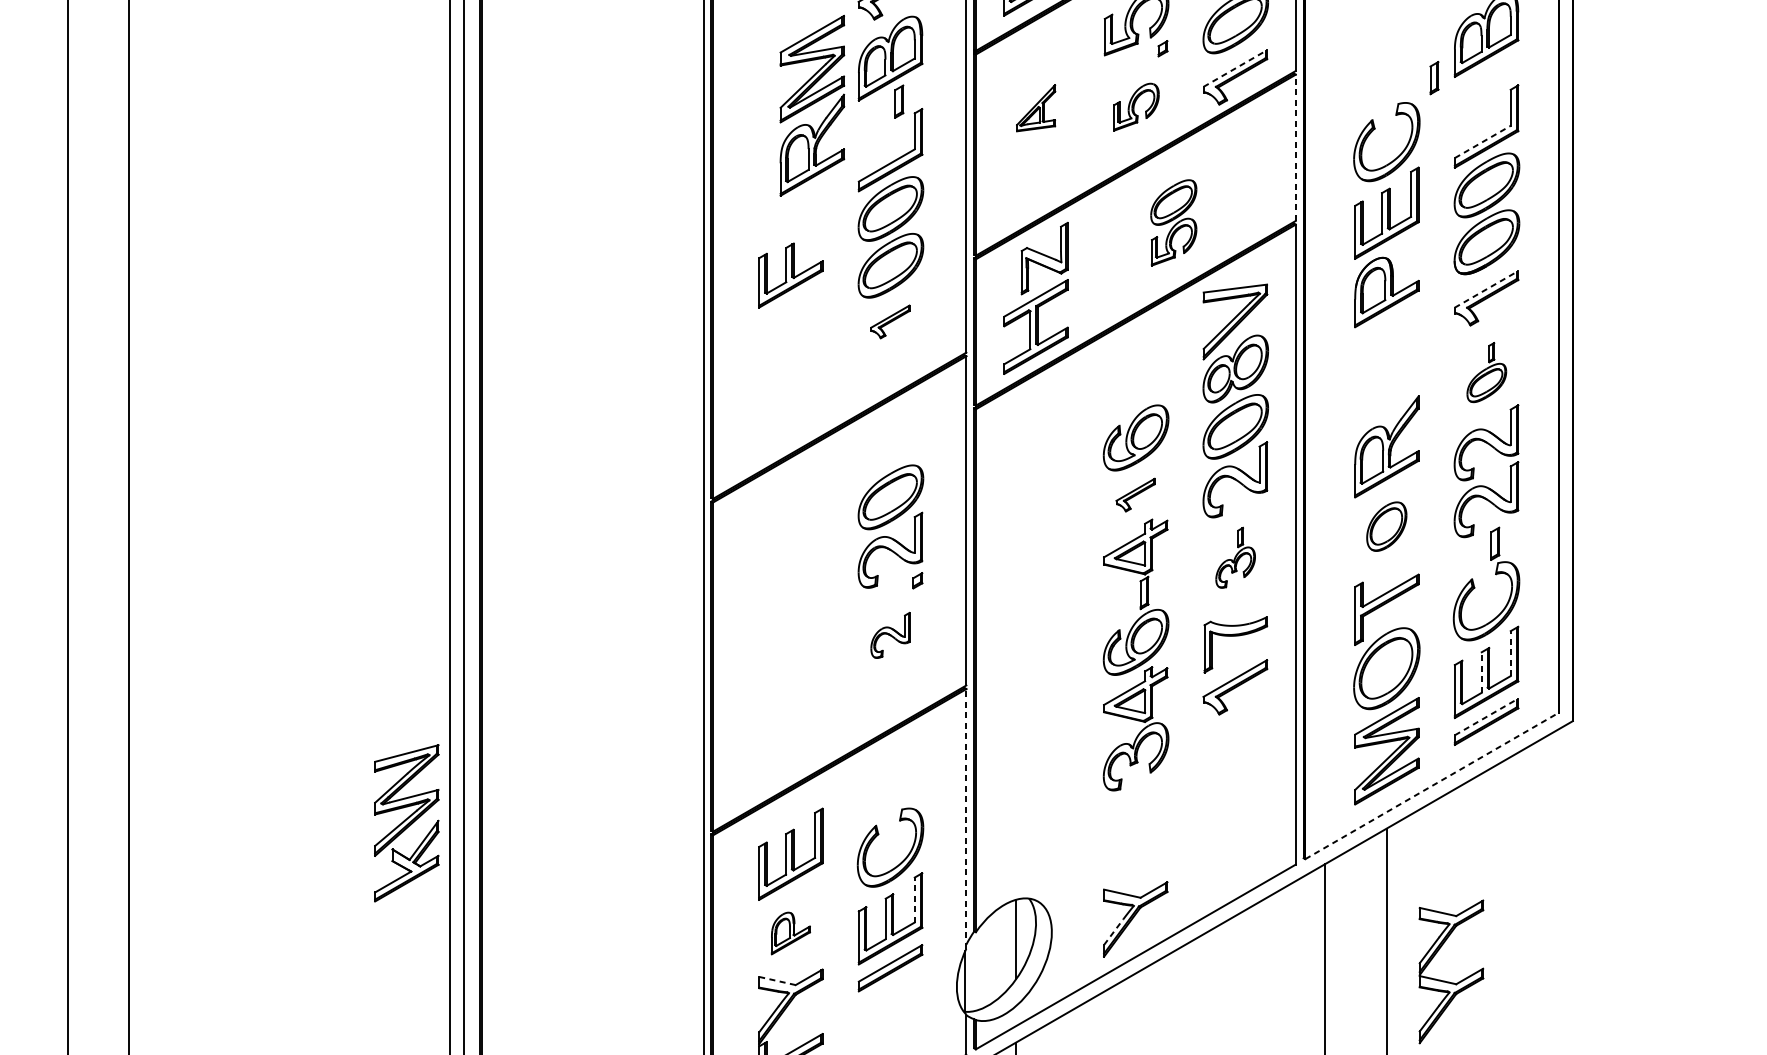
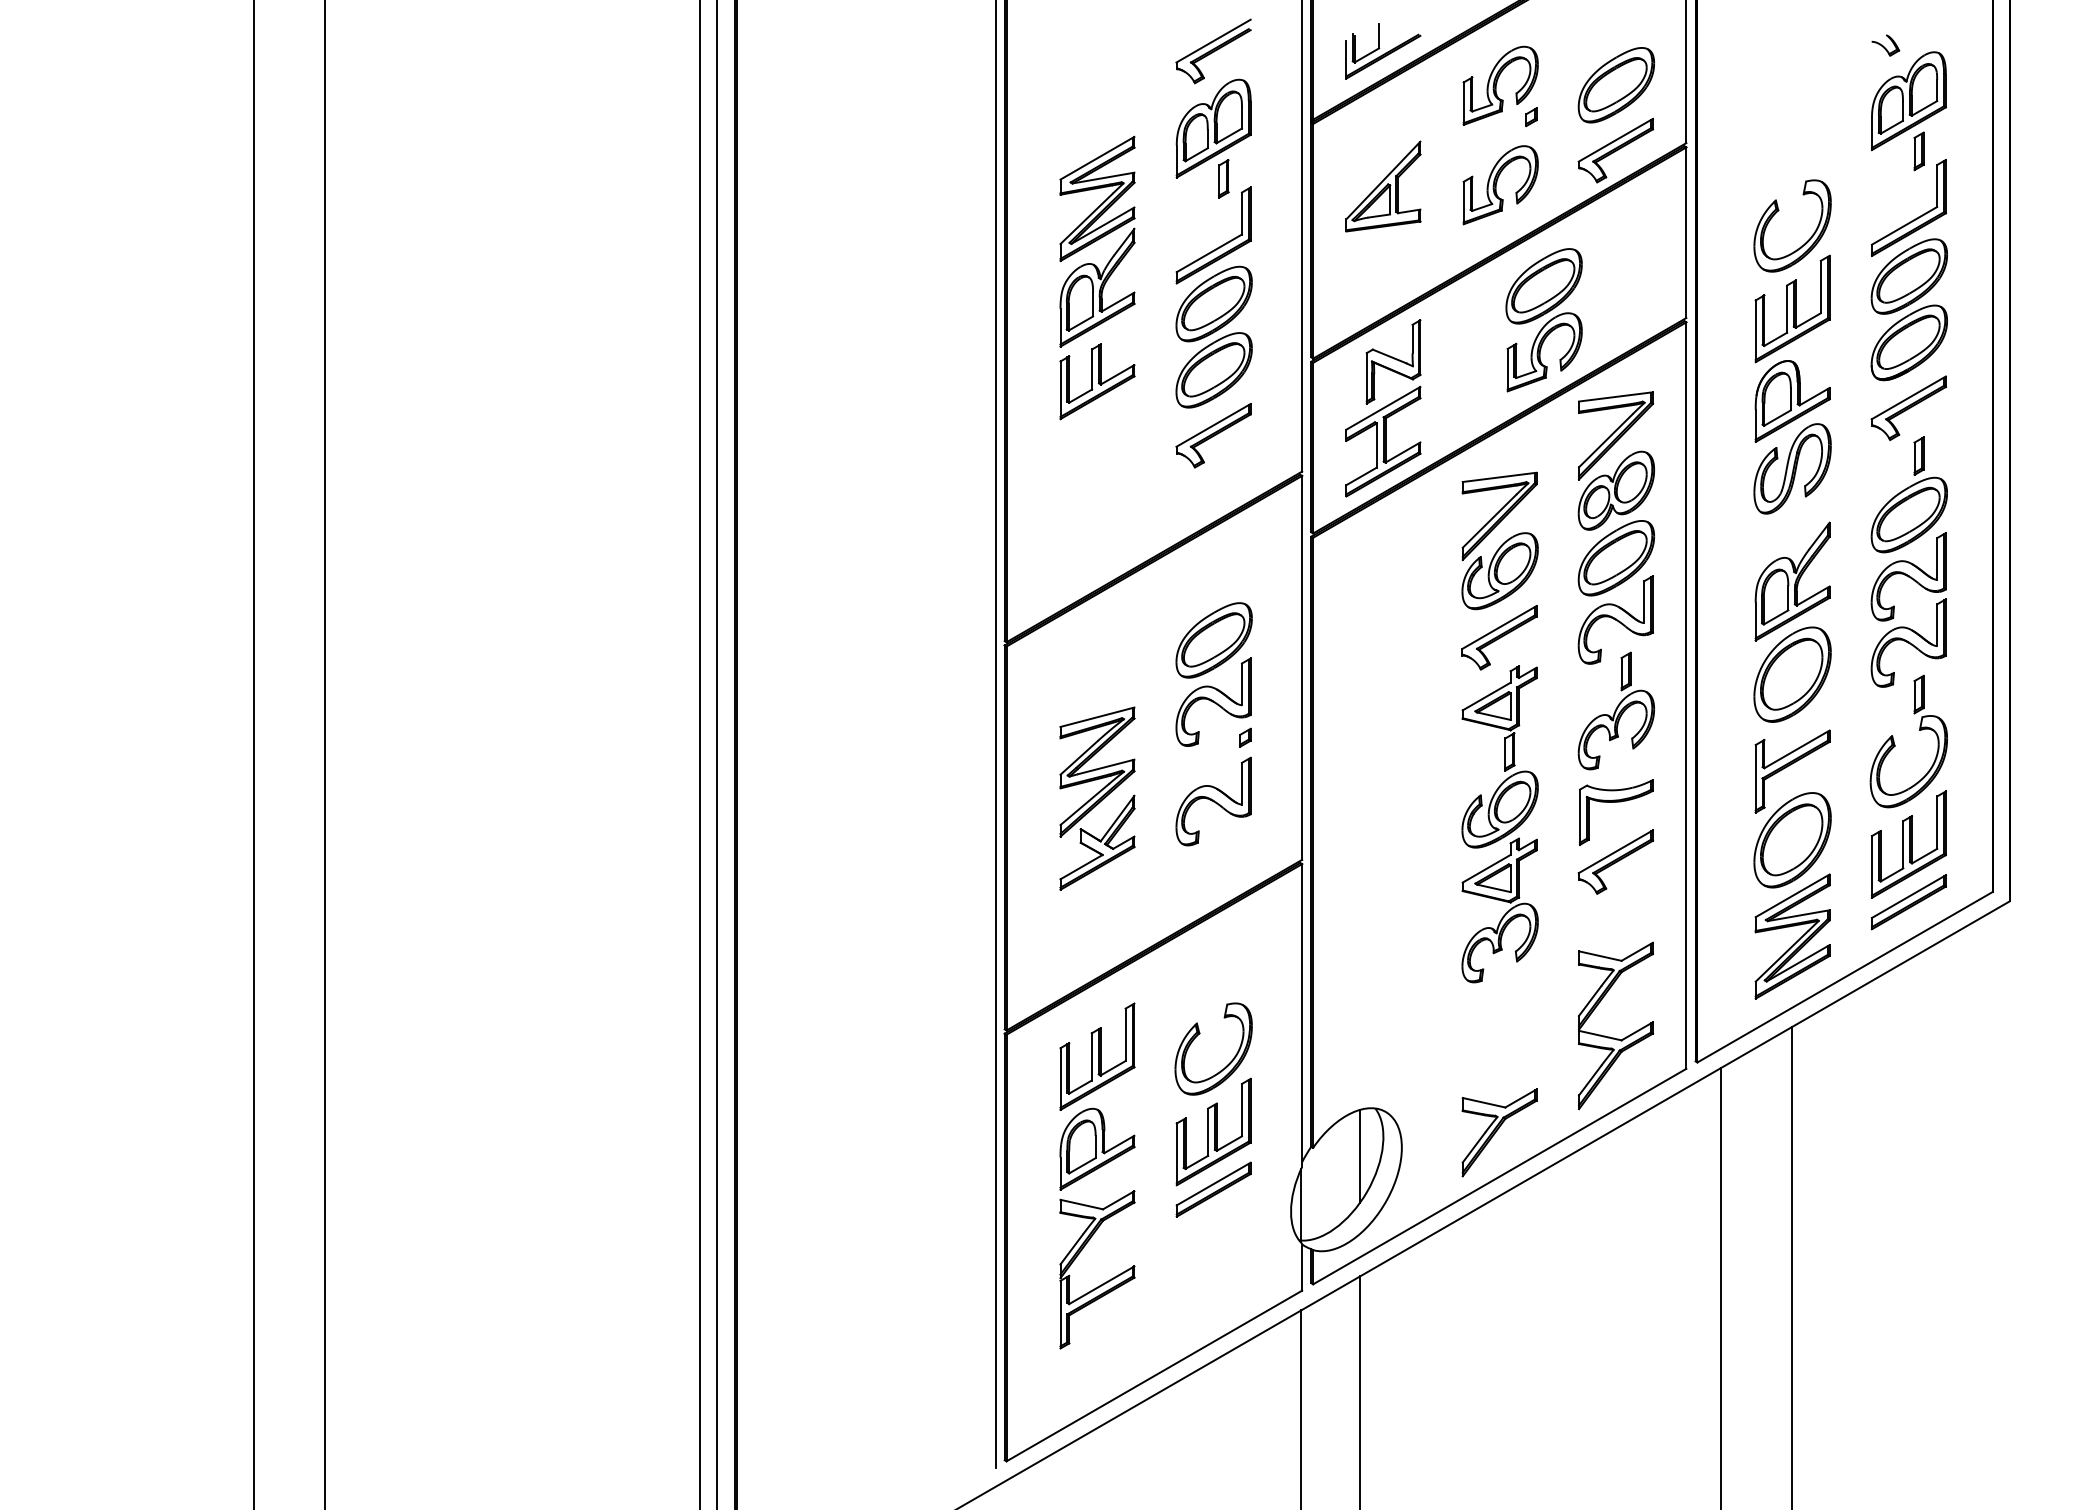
line: (1235, 68) -> (1615, 140), dashed -> solid
part: (1433, 78) -> (1918, 151), moved
part: (812, 105) -> (1097, 241), moved
part: (1136, 107) -> (1500, 185), size x1.43
part: (1036, 108) -> (1383, 186), size x1.67
line: (1482, 141) -> (1904, 225), dashed -> solid
line: (1295, 147) -> (1686, 232), dashed -> solid
part: (1173, 223) -> (1543, 320), size x1.43
line: (1486, 289) -> (1908, 397), dashed -> solid
part: (890, 321) -> (1213, 435), size x1.67
part: (1386, 349) -> (1792, 468), added
part: (1486, 372) -> (1908, 494), size x1.67
part: (1135, 391) -> (1499, 516), added
part: (1135, 494) -> (1499, 637), size x1.67
part: (1386, 526) -> (1792, 674), size x1.67
part: (1235, 557) -> (1615, 710), size x1.67
part: (890, 635) -> (1213, 801), size x1.67
line: (1511, 653) -> (1937, 822), dashed -> solid
line: (1481, 672) -> (1903, 844), dashed -> solid
line: (1486, 716) -> (1908, 896), dashed -> solid
line: (1432, 786) -> (1845, 977), dashed -> solid
line: (966, 818) -> (1302, 1015), dashed -> solid
part: (406, 823) -> (1097, 798), moved
line: (914, 899) -> (1241, 1109), dashed -> solid
part: (790, 932) -> (1097, 1148), size x1.67
line: (1113, 932) -> (1473, 1147), dashed -> solid
line: (777, 980) -> (1081, 1204), dashed -> solid
part: (1450, 981) -> (1614, 1037), moved

